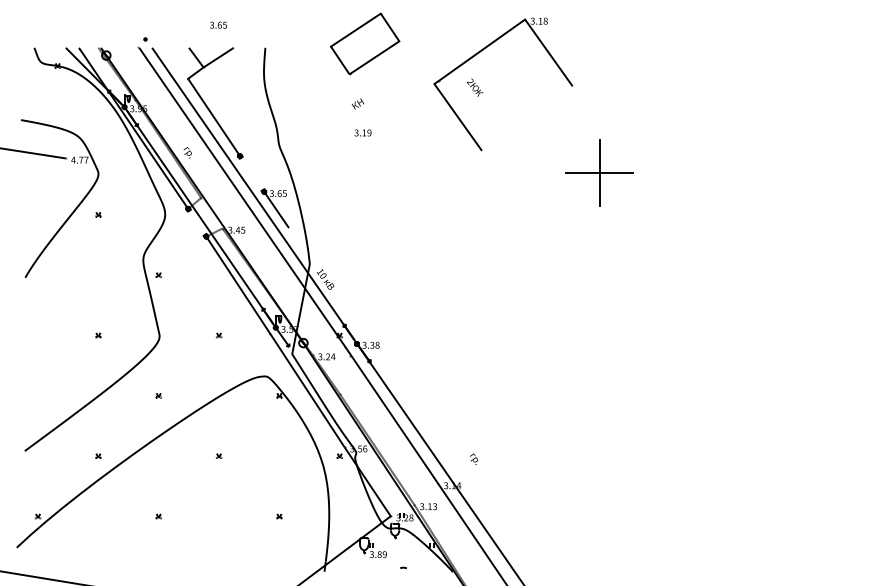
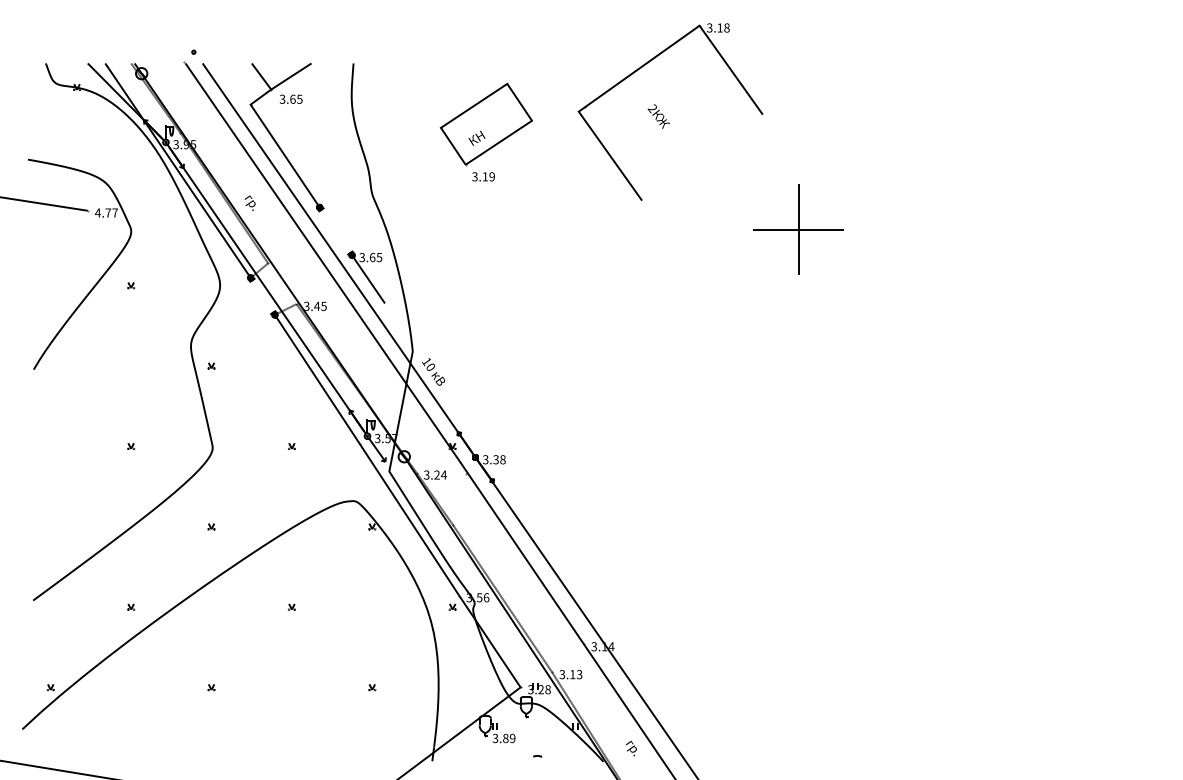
text: (218, 24) -> (290, 98), moved
part: (364, 44) -> (485, 124), moved
text: (474, 87) -> (658, 116), moved
text: (474, 459) -> (631, 748), moved

